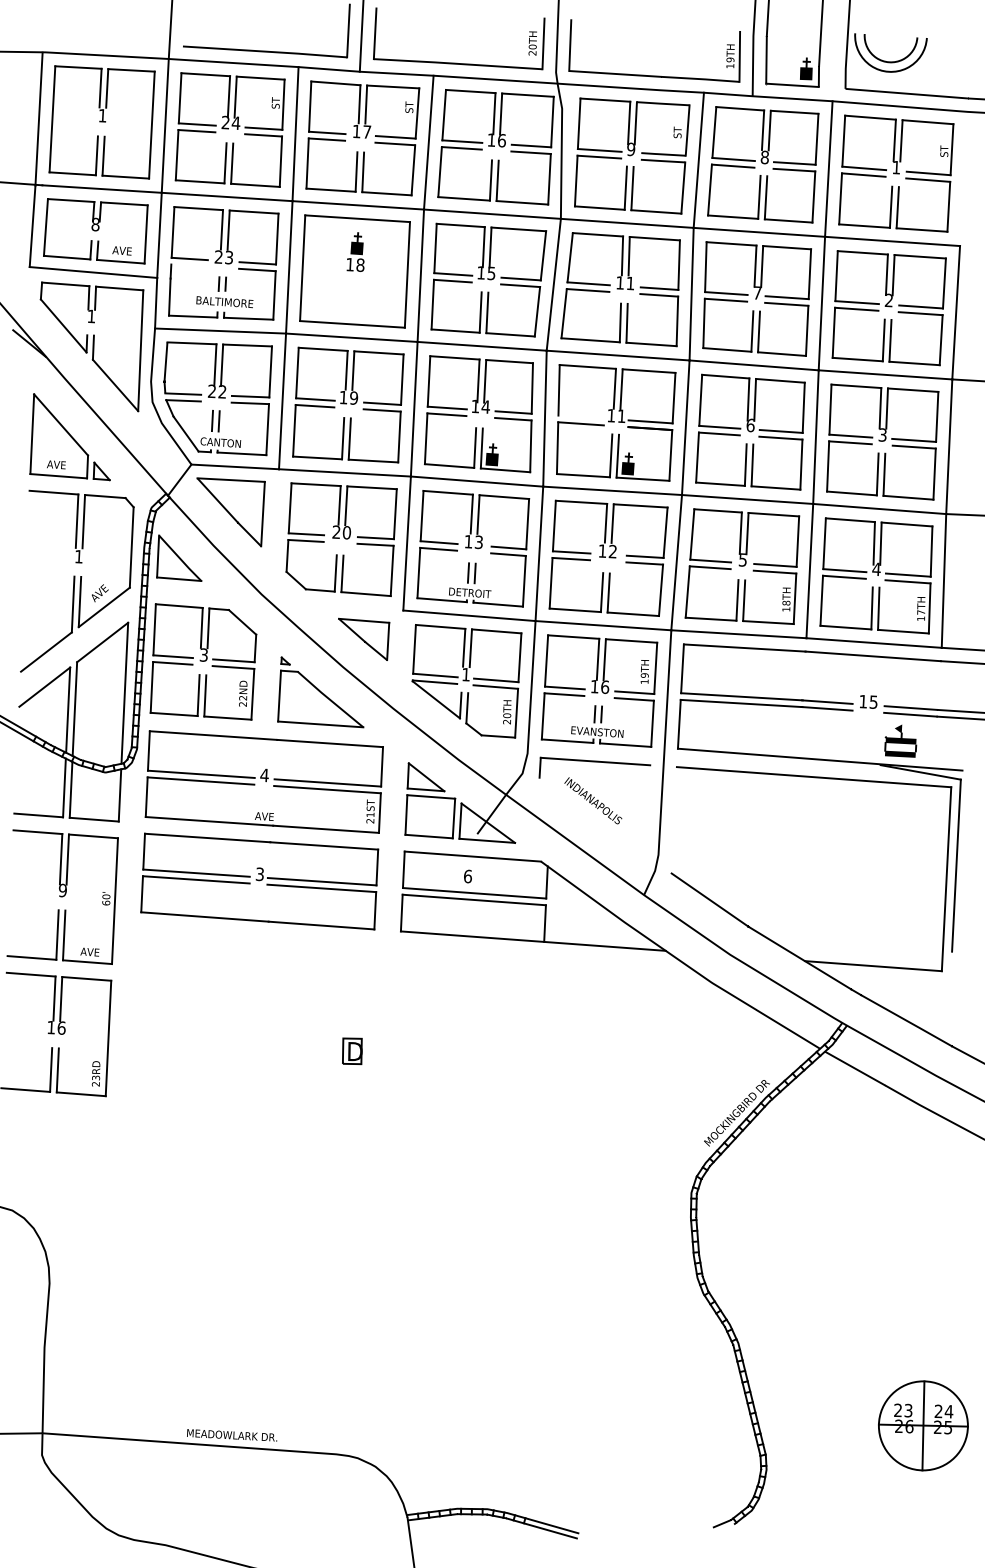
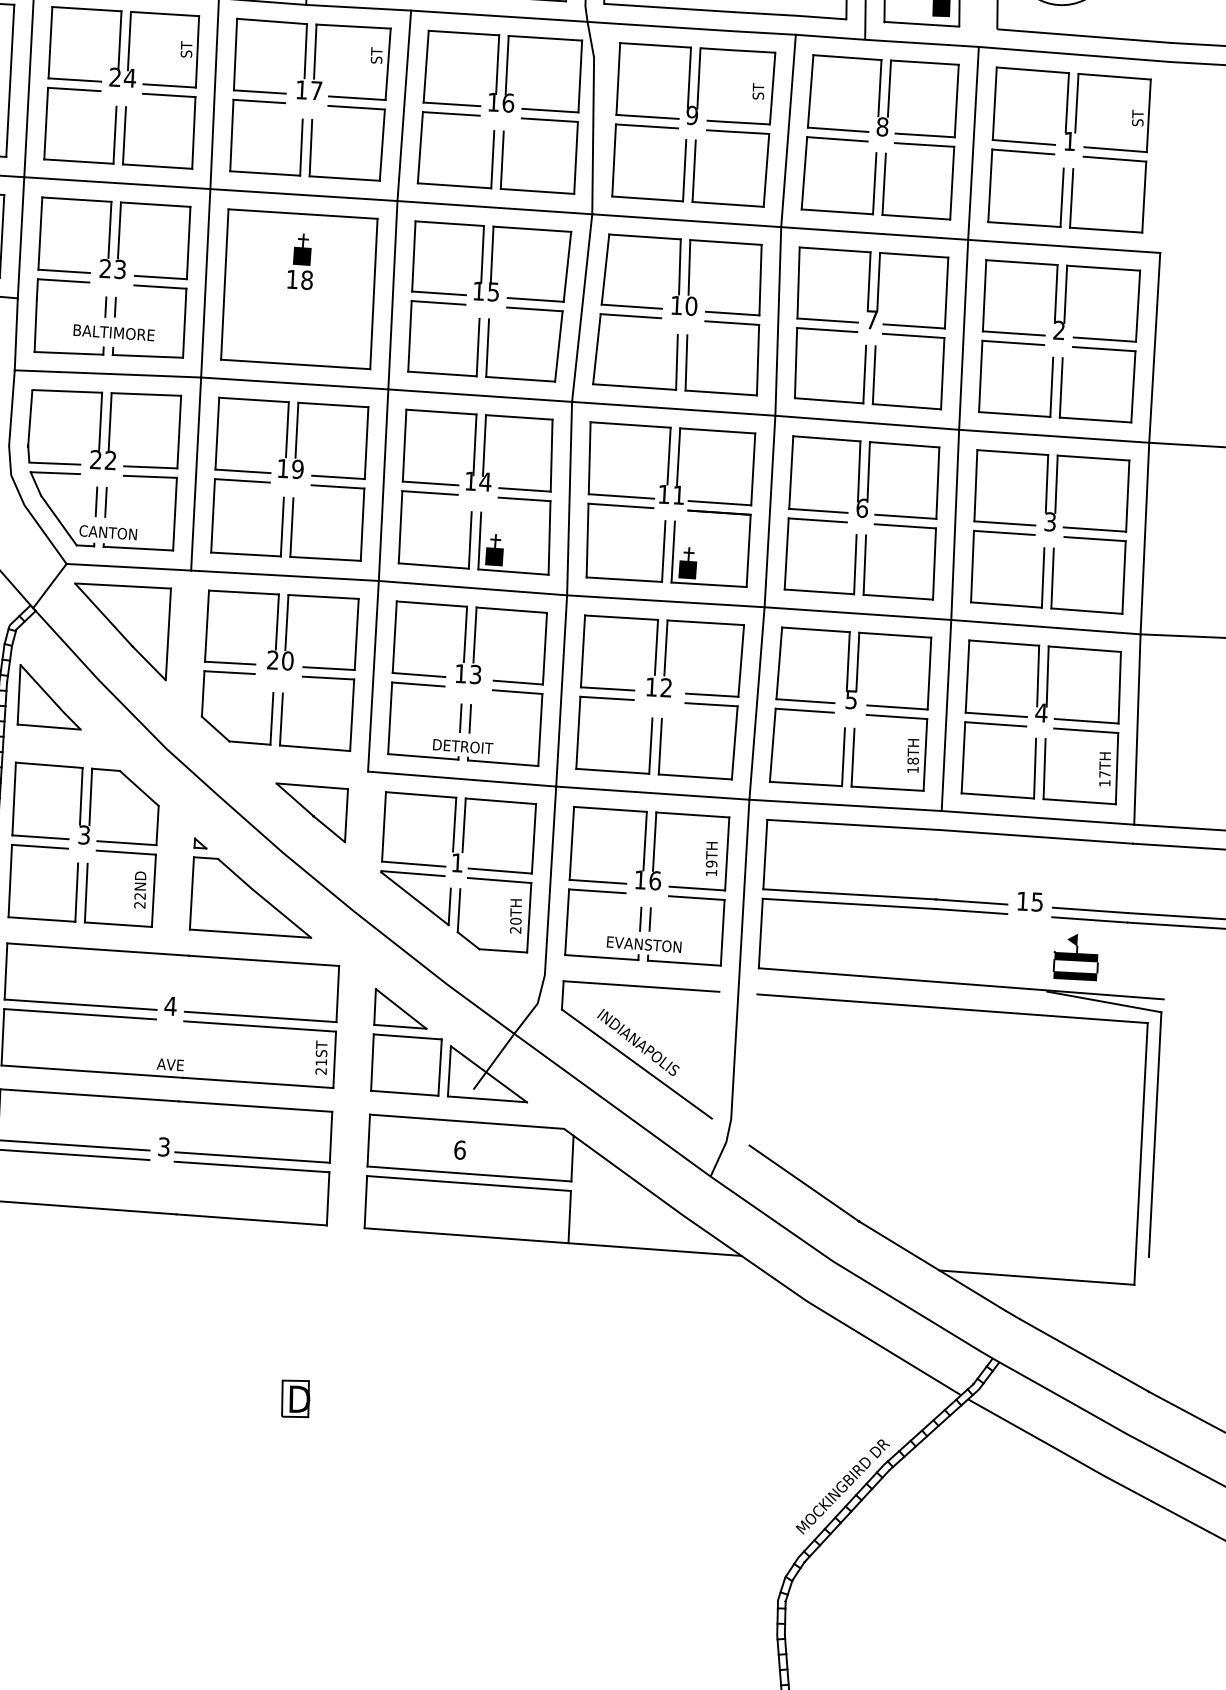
line: (189, 265) -> (63, 280), added
text: (630, 283) -> (691, 306), 11 -> 10
line: (581, 416) -> (621, 495), added
line: (591, 815) -> (635, 1063), added

